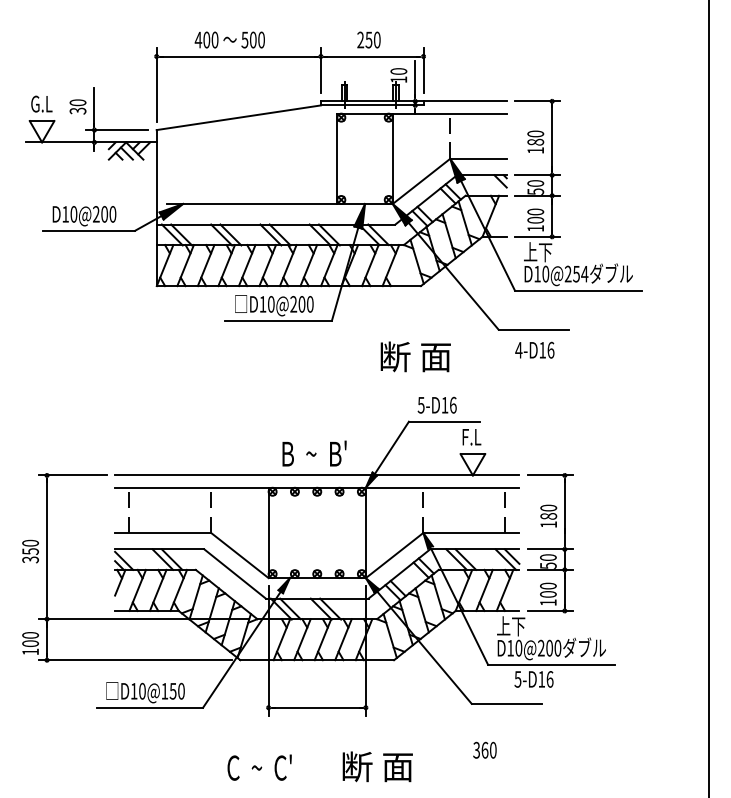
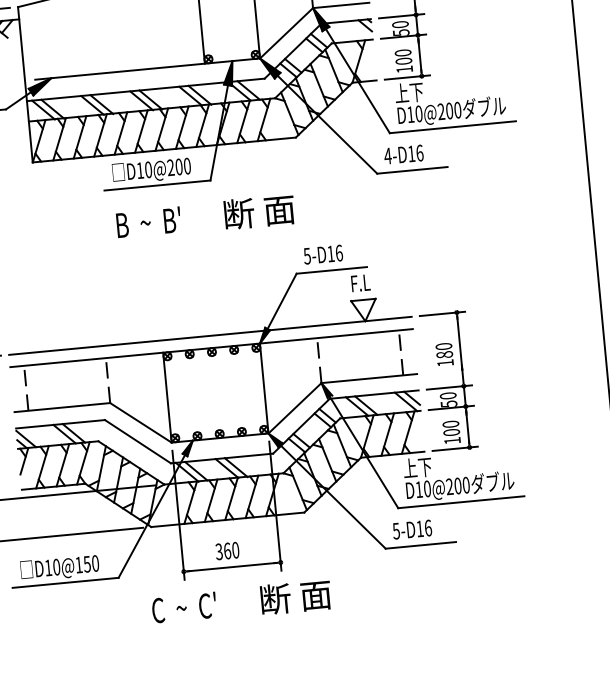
text: (580, 273) -> (453, 110), D10@254 -> D10@200
text: (534, 349) -> (403, 153), moved
text: (415, 356) -> (259, 211), moved
text: (314, 453) -> (148, 222), moved
text: (533, 679) -> (411, 529), moved
text: (484, 749) -> (226, 550), moved
text: (377, 766) -> (295, 597), moved
text: (259, 767) -> (184, 607), moved

